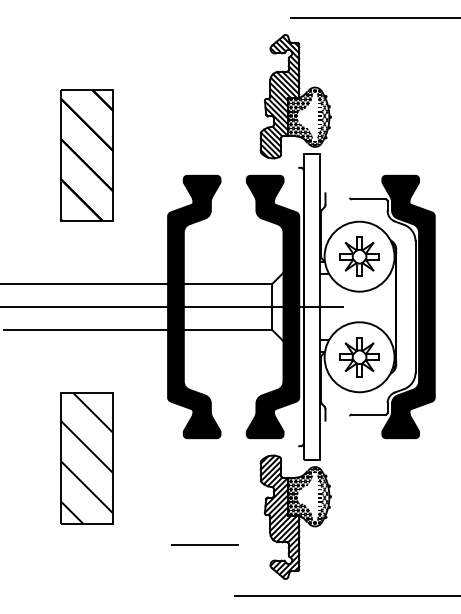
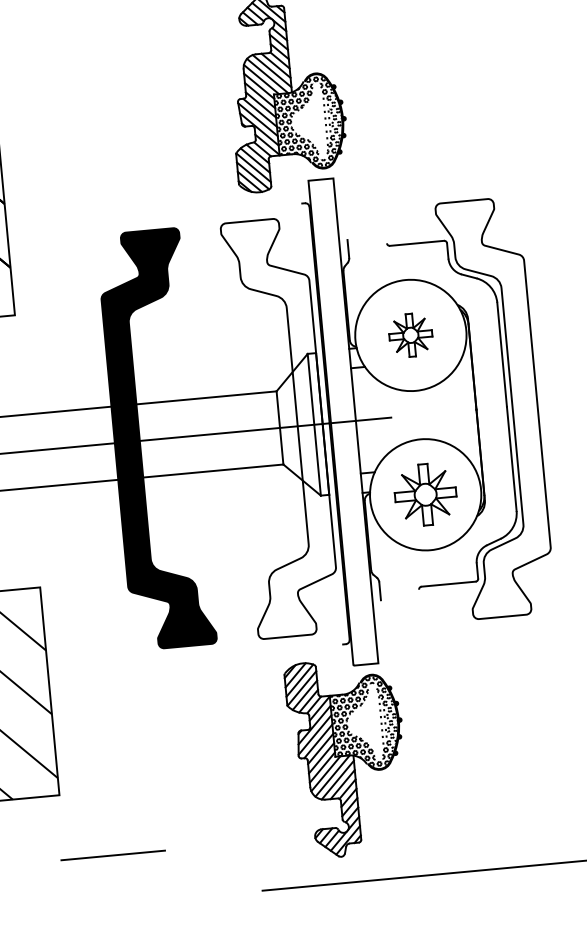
part: (359, 256) -> (410, 335), size x0.7
fill: (272, 306) -> (280, 427), removed
fill: (408, 306) -> (495, 407), removed
line: (204, 544) -> (112, 854), moved

